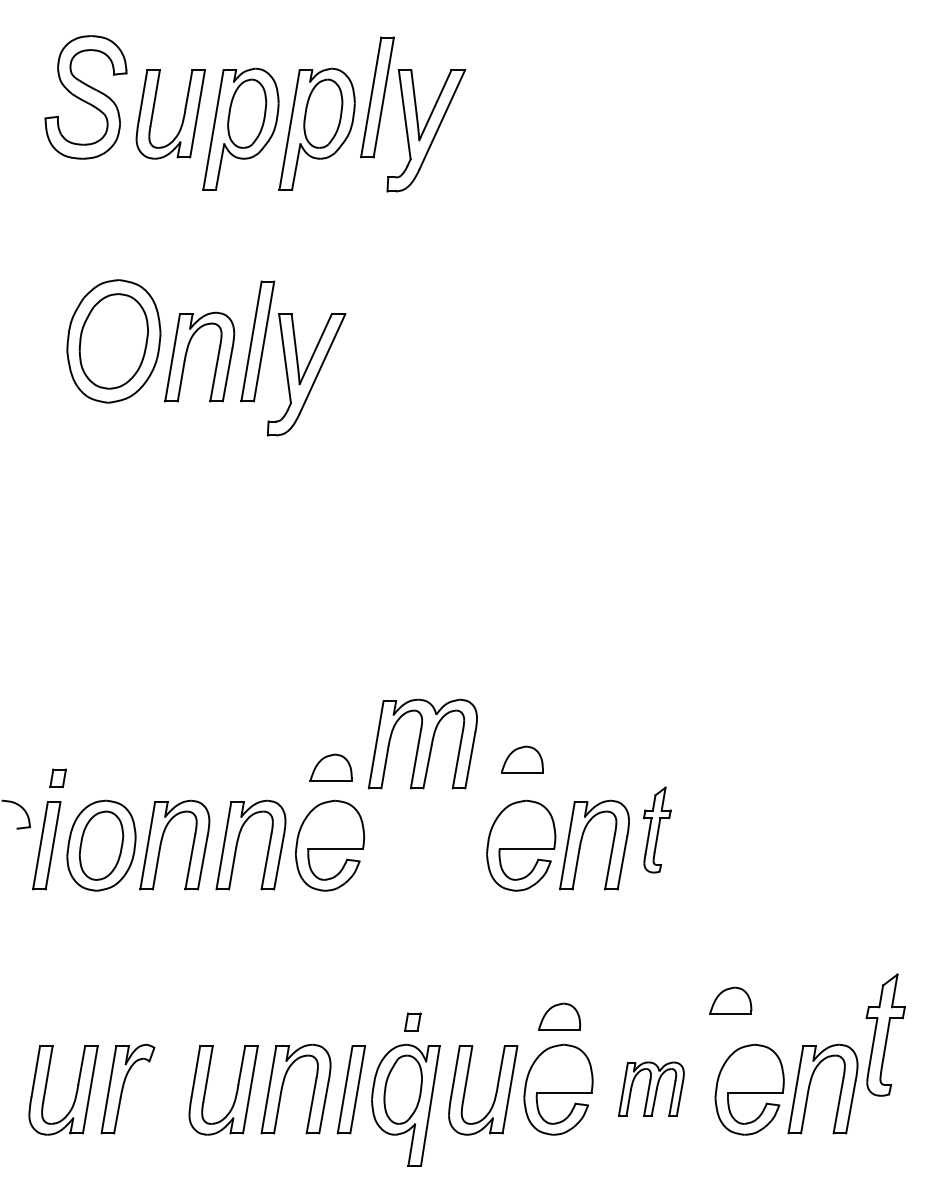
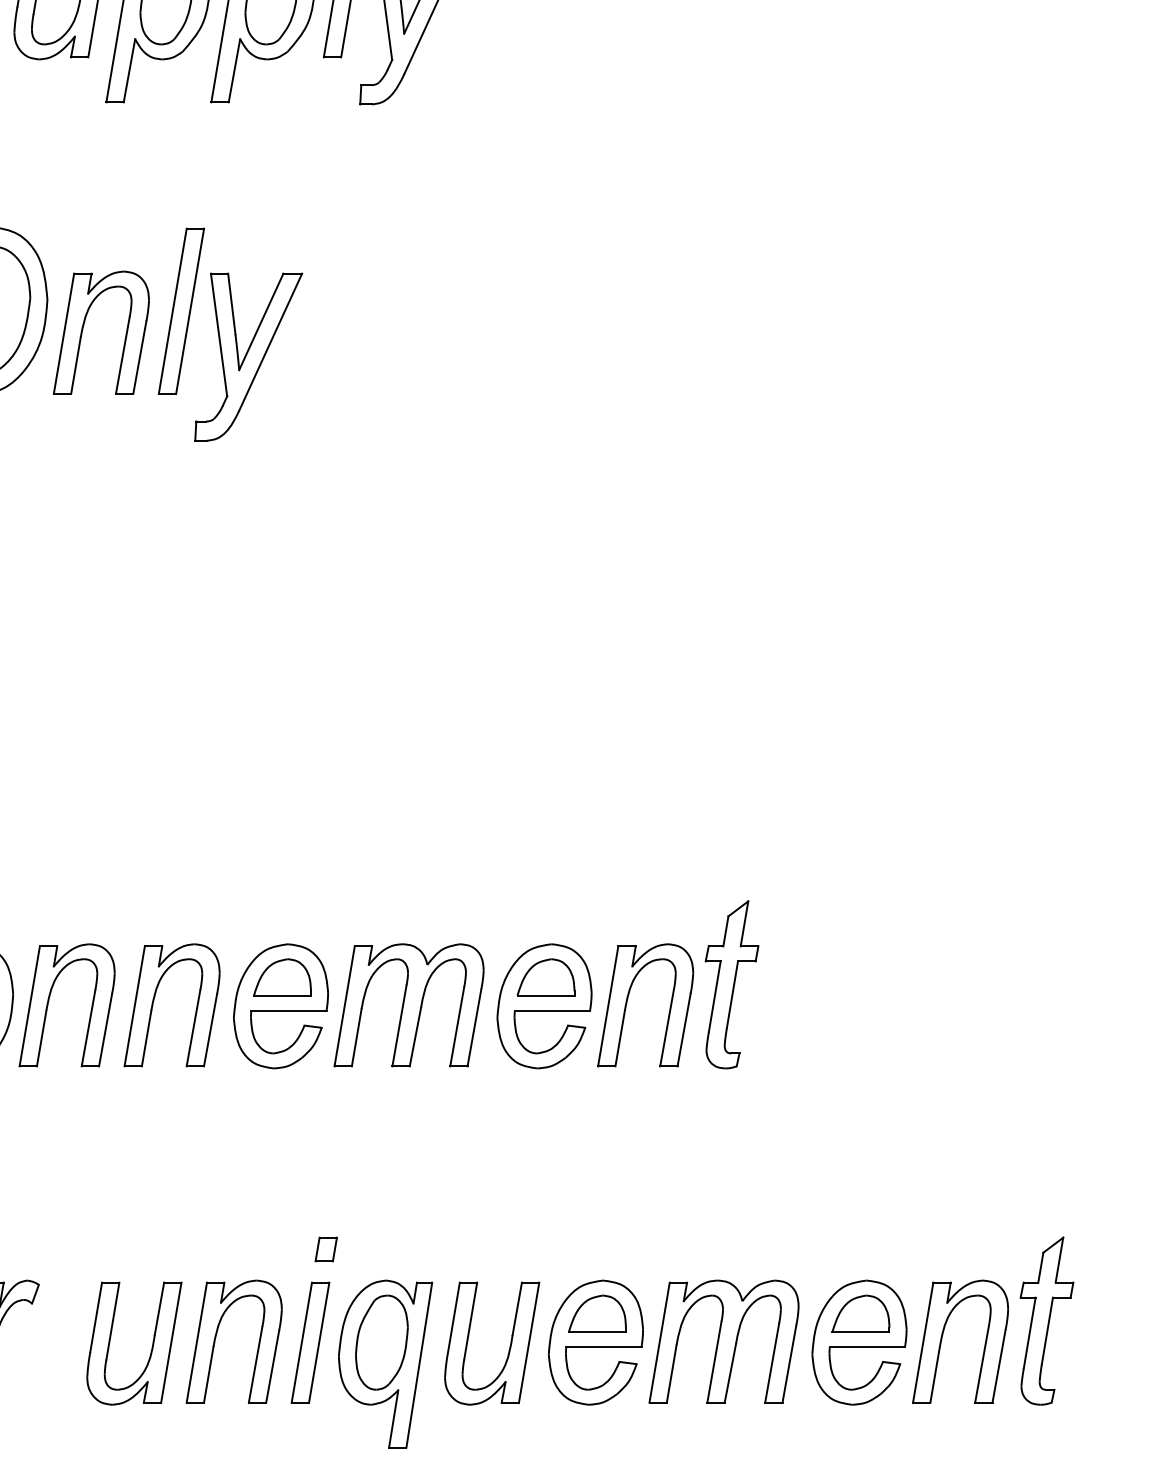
part: (422, 743) -> (408, 1004), moved
part: (521, 759) -> (544, 977), moved
part: (330, 767) -> (281, 977), moved
part: (657, 829) -> (732, 983), size x1.43
part: (730, 1000) -> (860, 1313), moved
part: (559, 1016) -> (597, 1313), moved
part: (412, 1021) -> (325, 1248), moved
part: (885, 1034) -> (1046, 1320), moved
part: (651, 1088) -> (724, 1340), size x1.67

